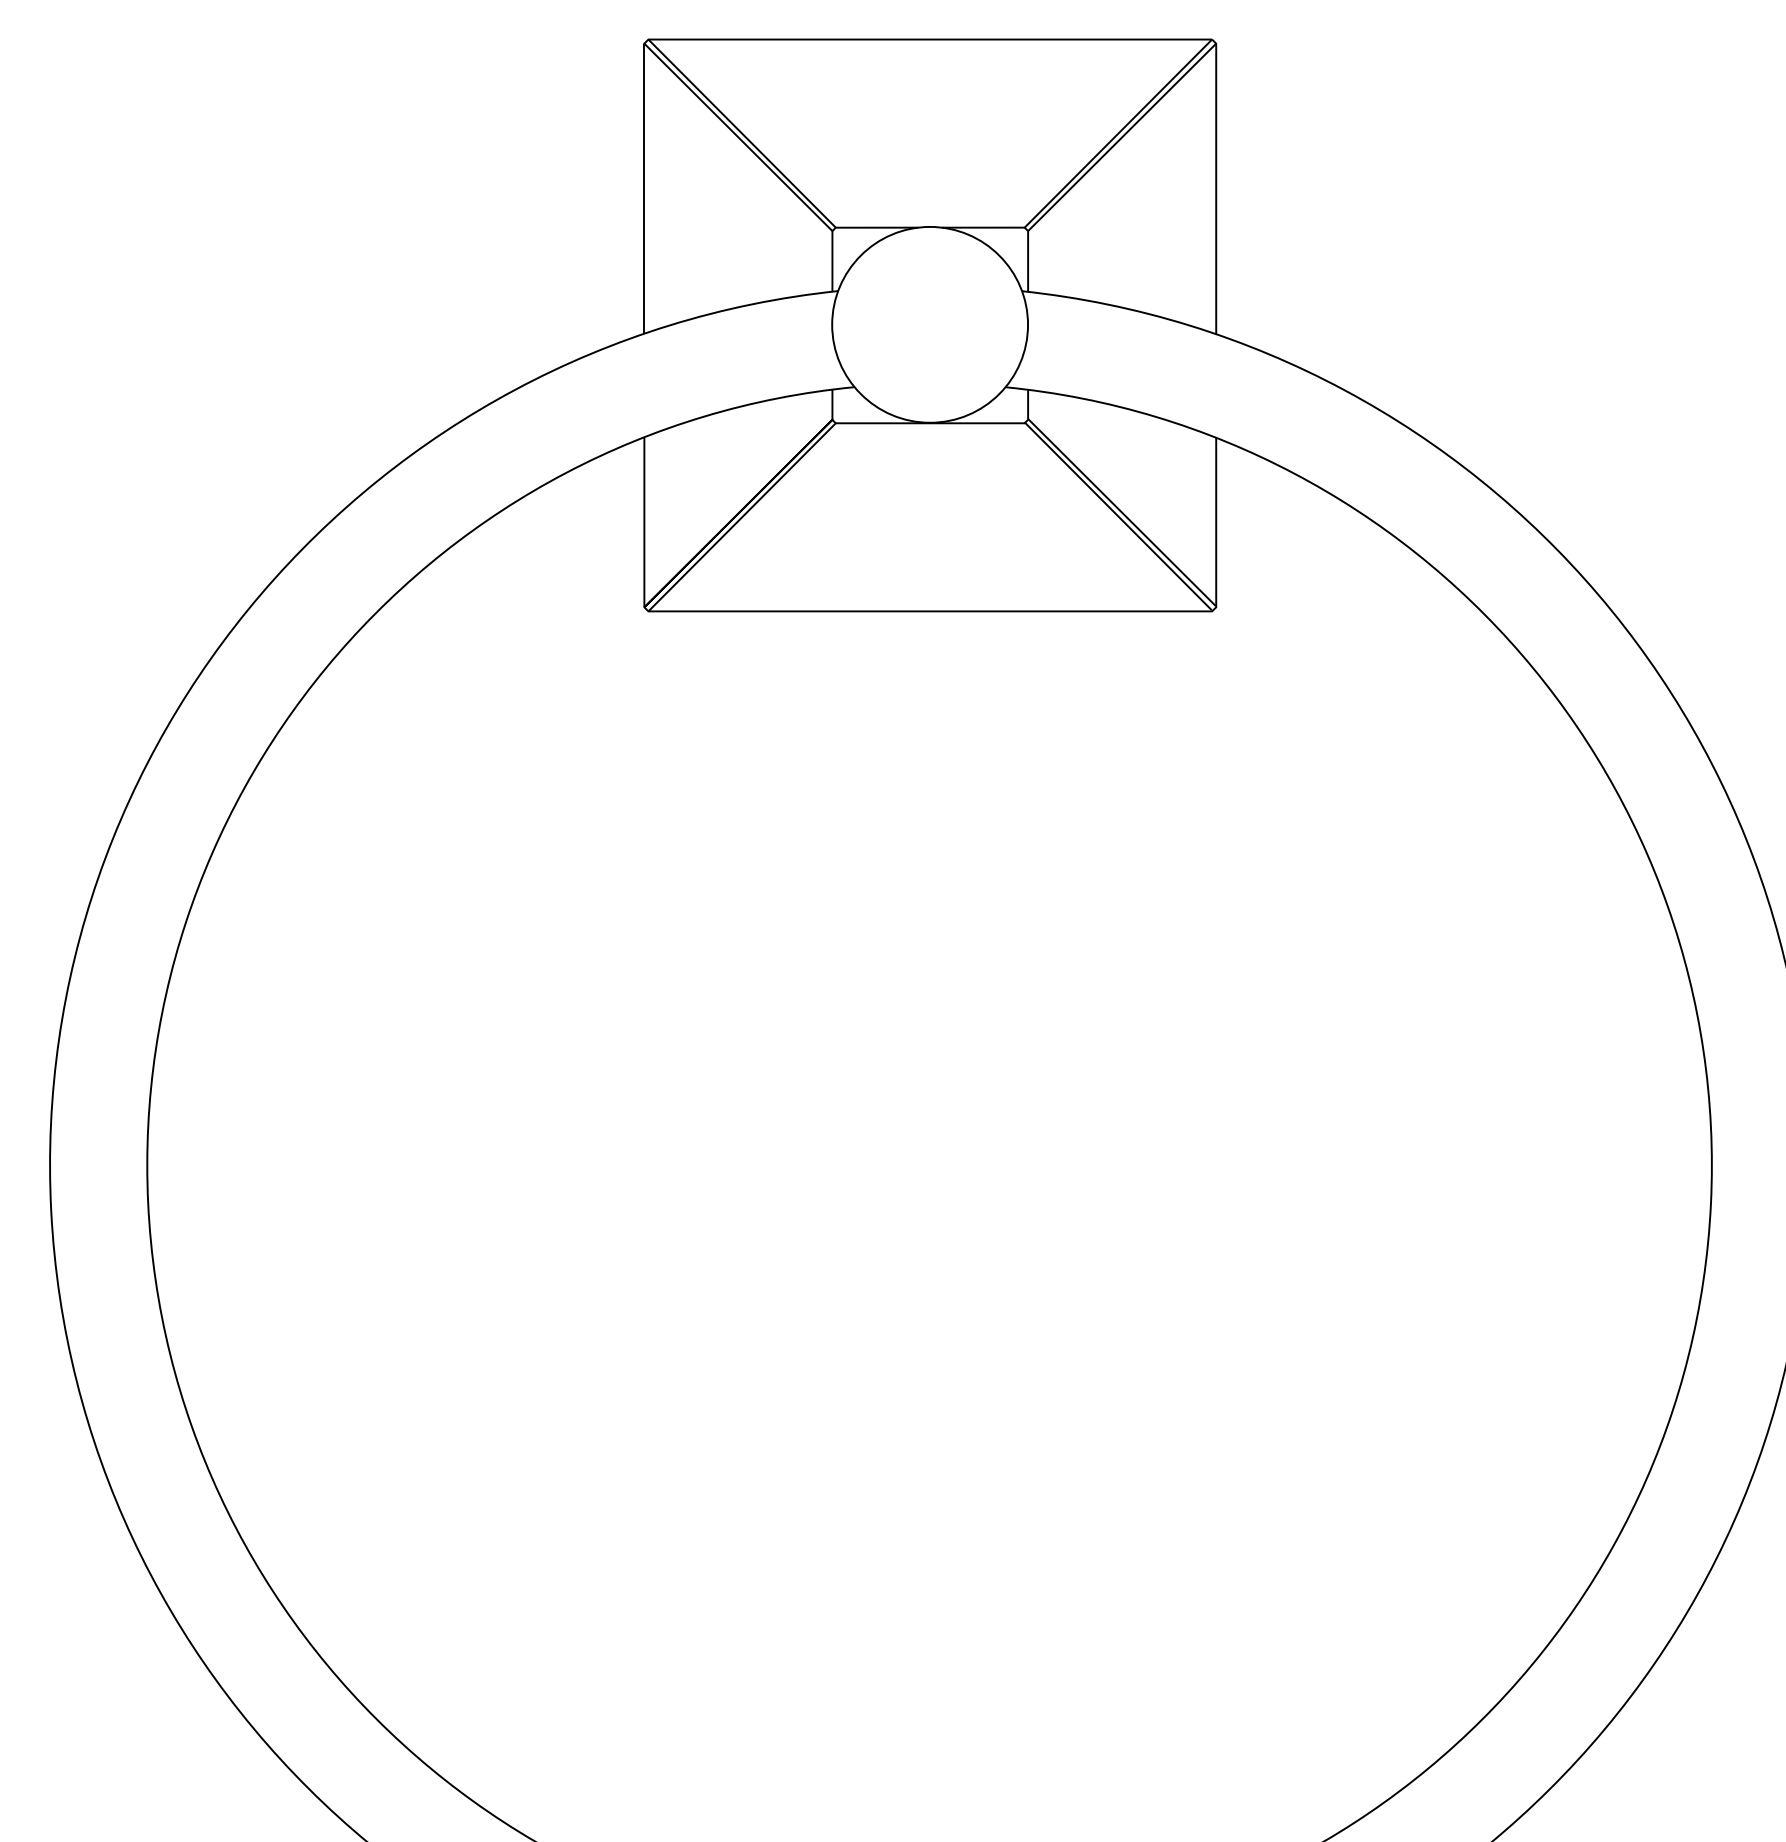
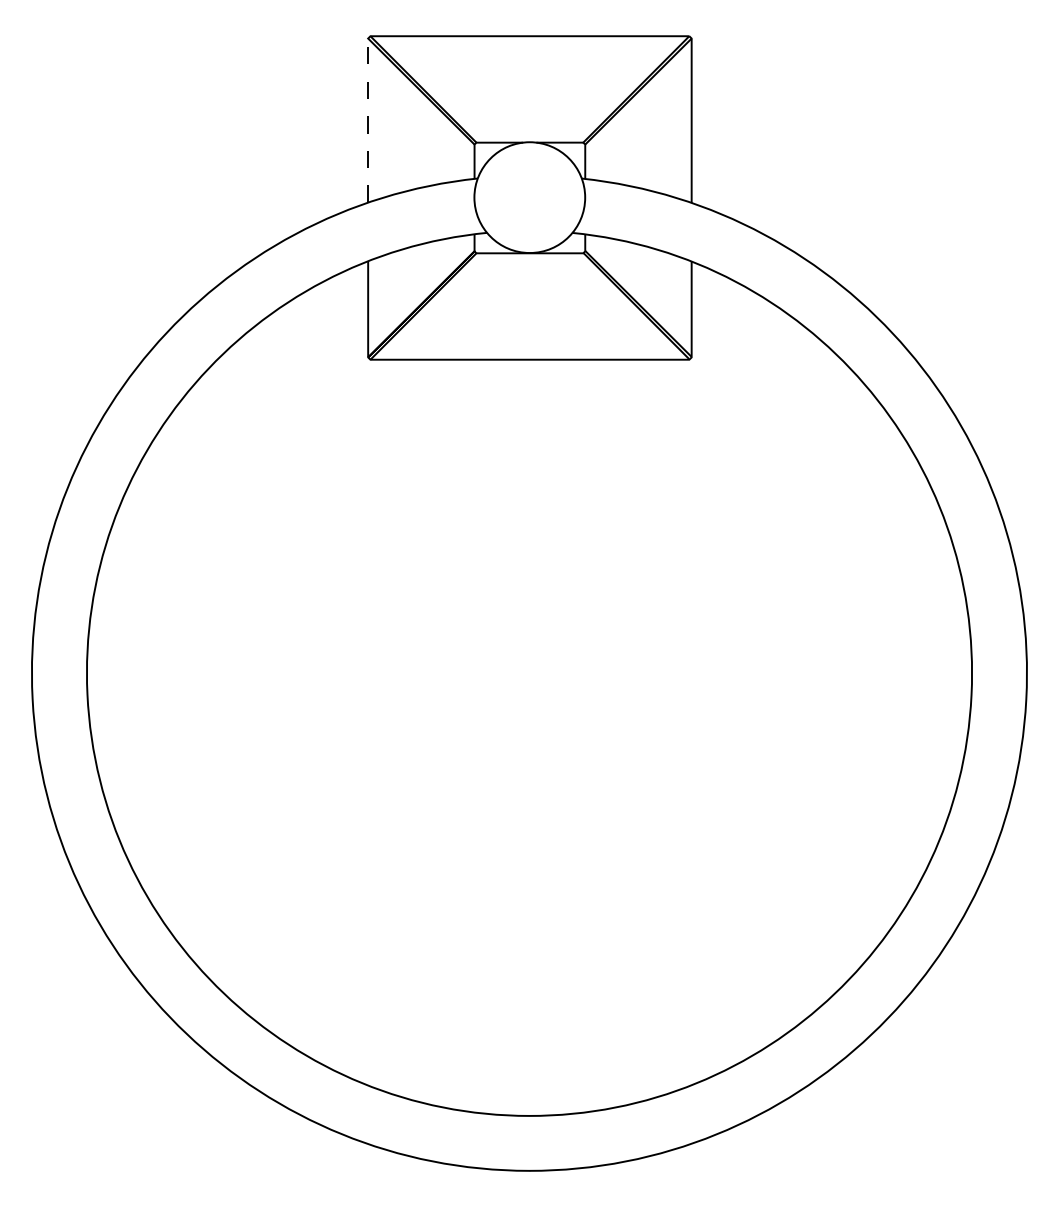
line: (644, 188) -> (368, 120), solid -> dashed

